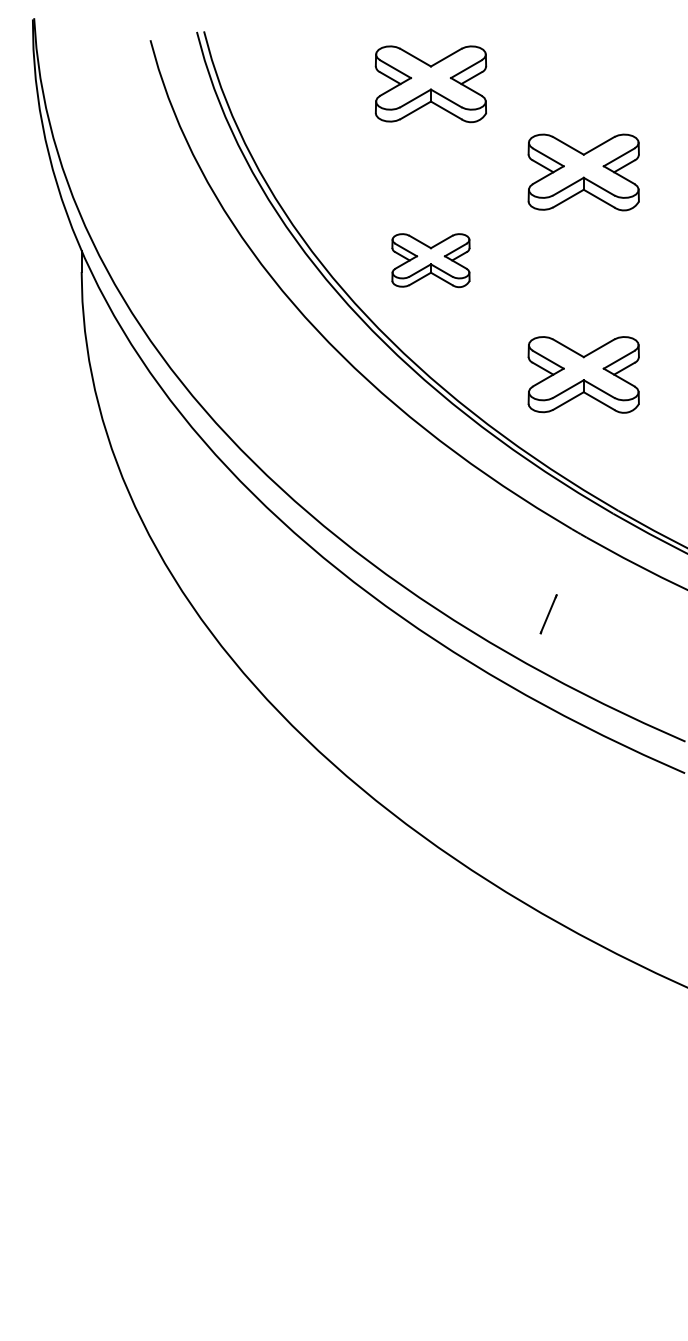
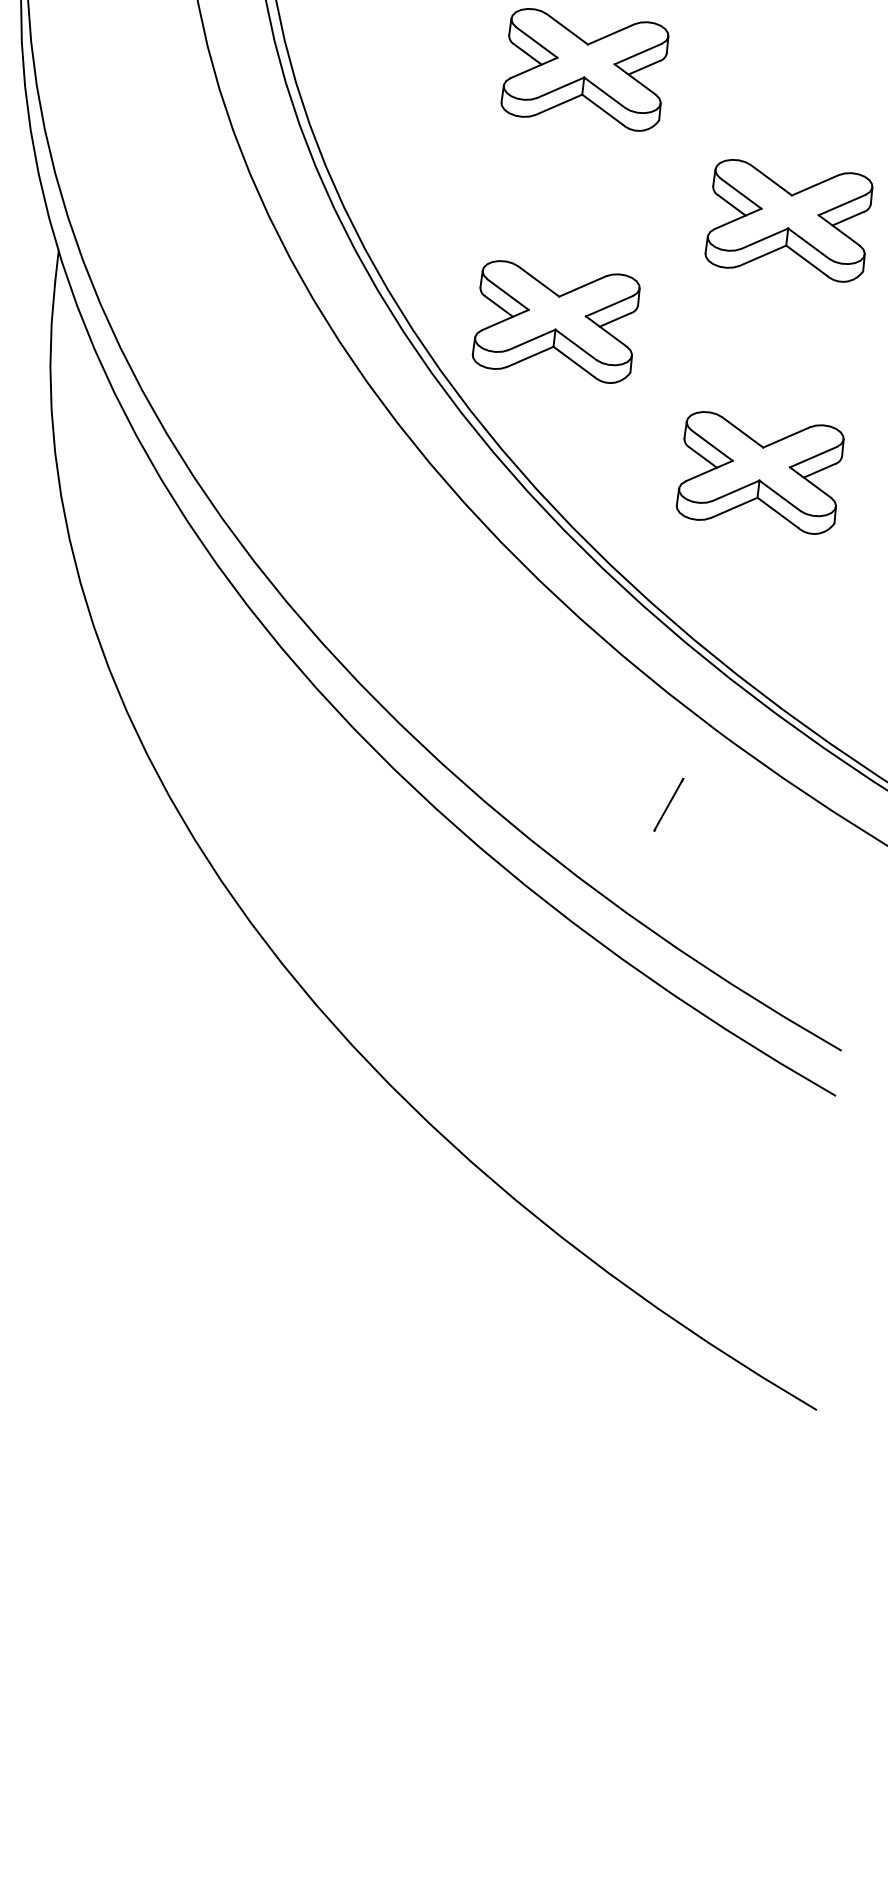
part: (430, 260) -> (555, 321), size x1.43
part: (583, 374) -> (760, 472), moved
line: (548, 614) -> (668, 805), moved

